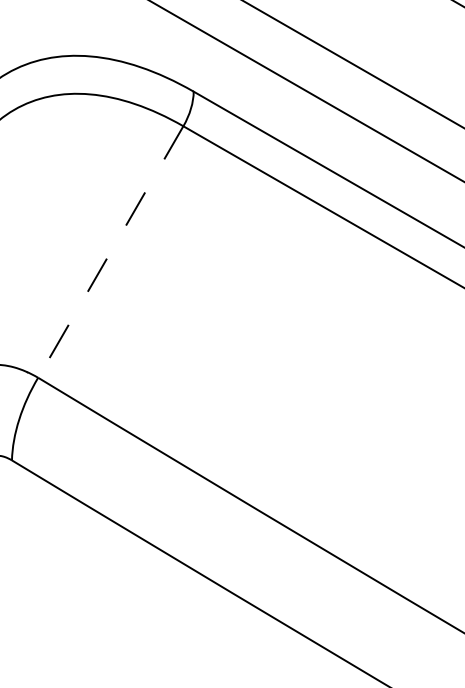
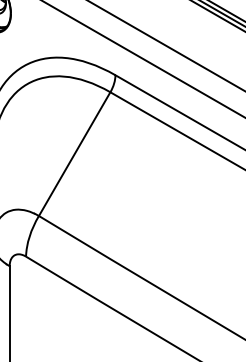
line: (110, 252) -> (74, 154), dashed -> solid

